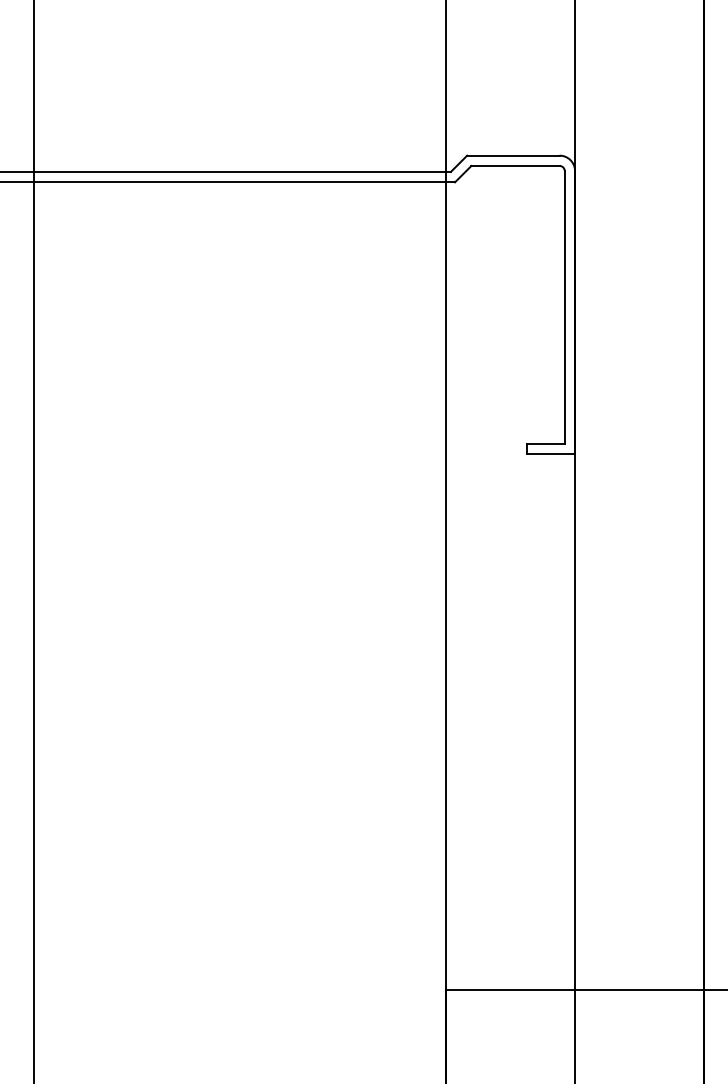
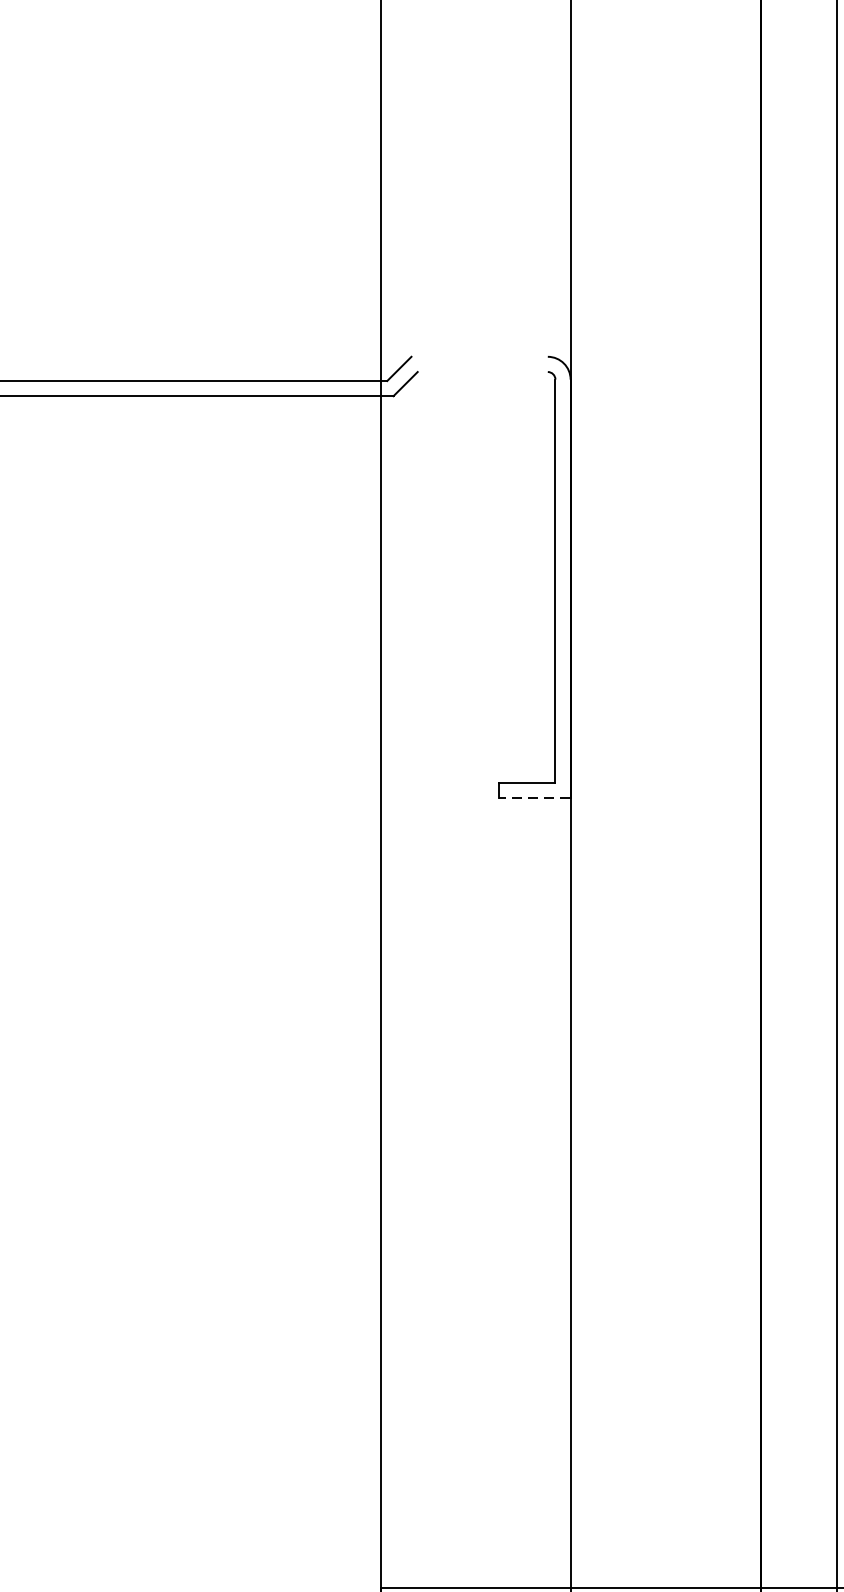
line: (513, 155) -> (479, 356), removed
line: (515, 165) -> (482, 371), removed
line: (550, 454) -> (534, 797), solid -> dashed

